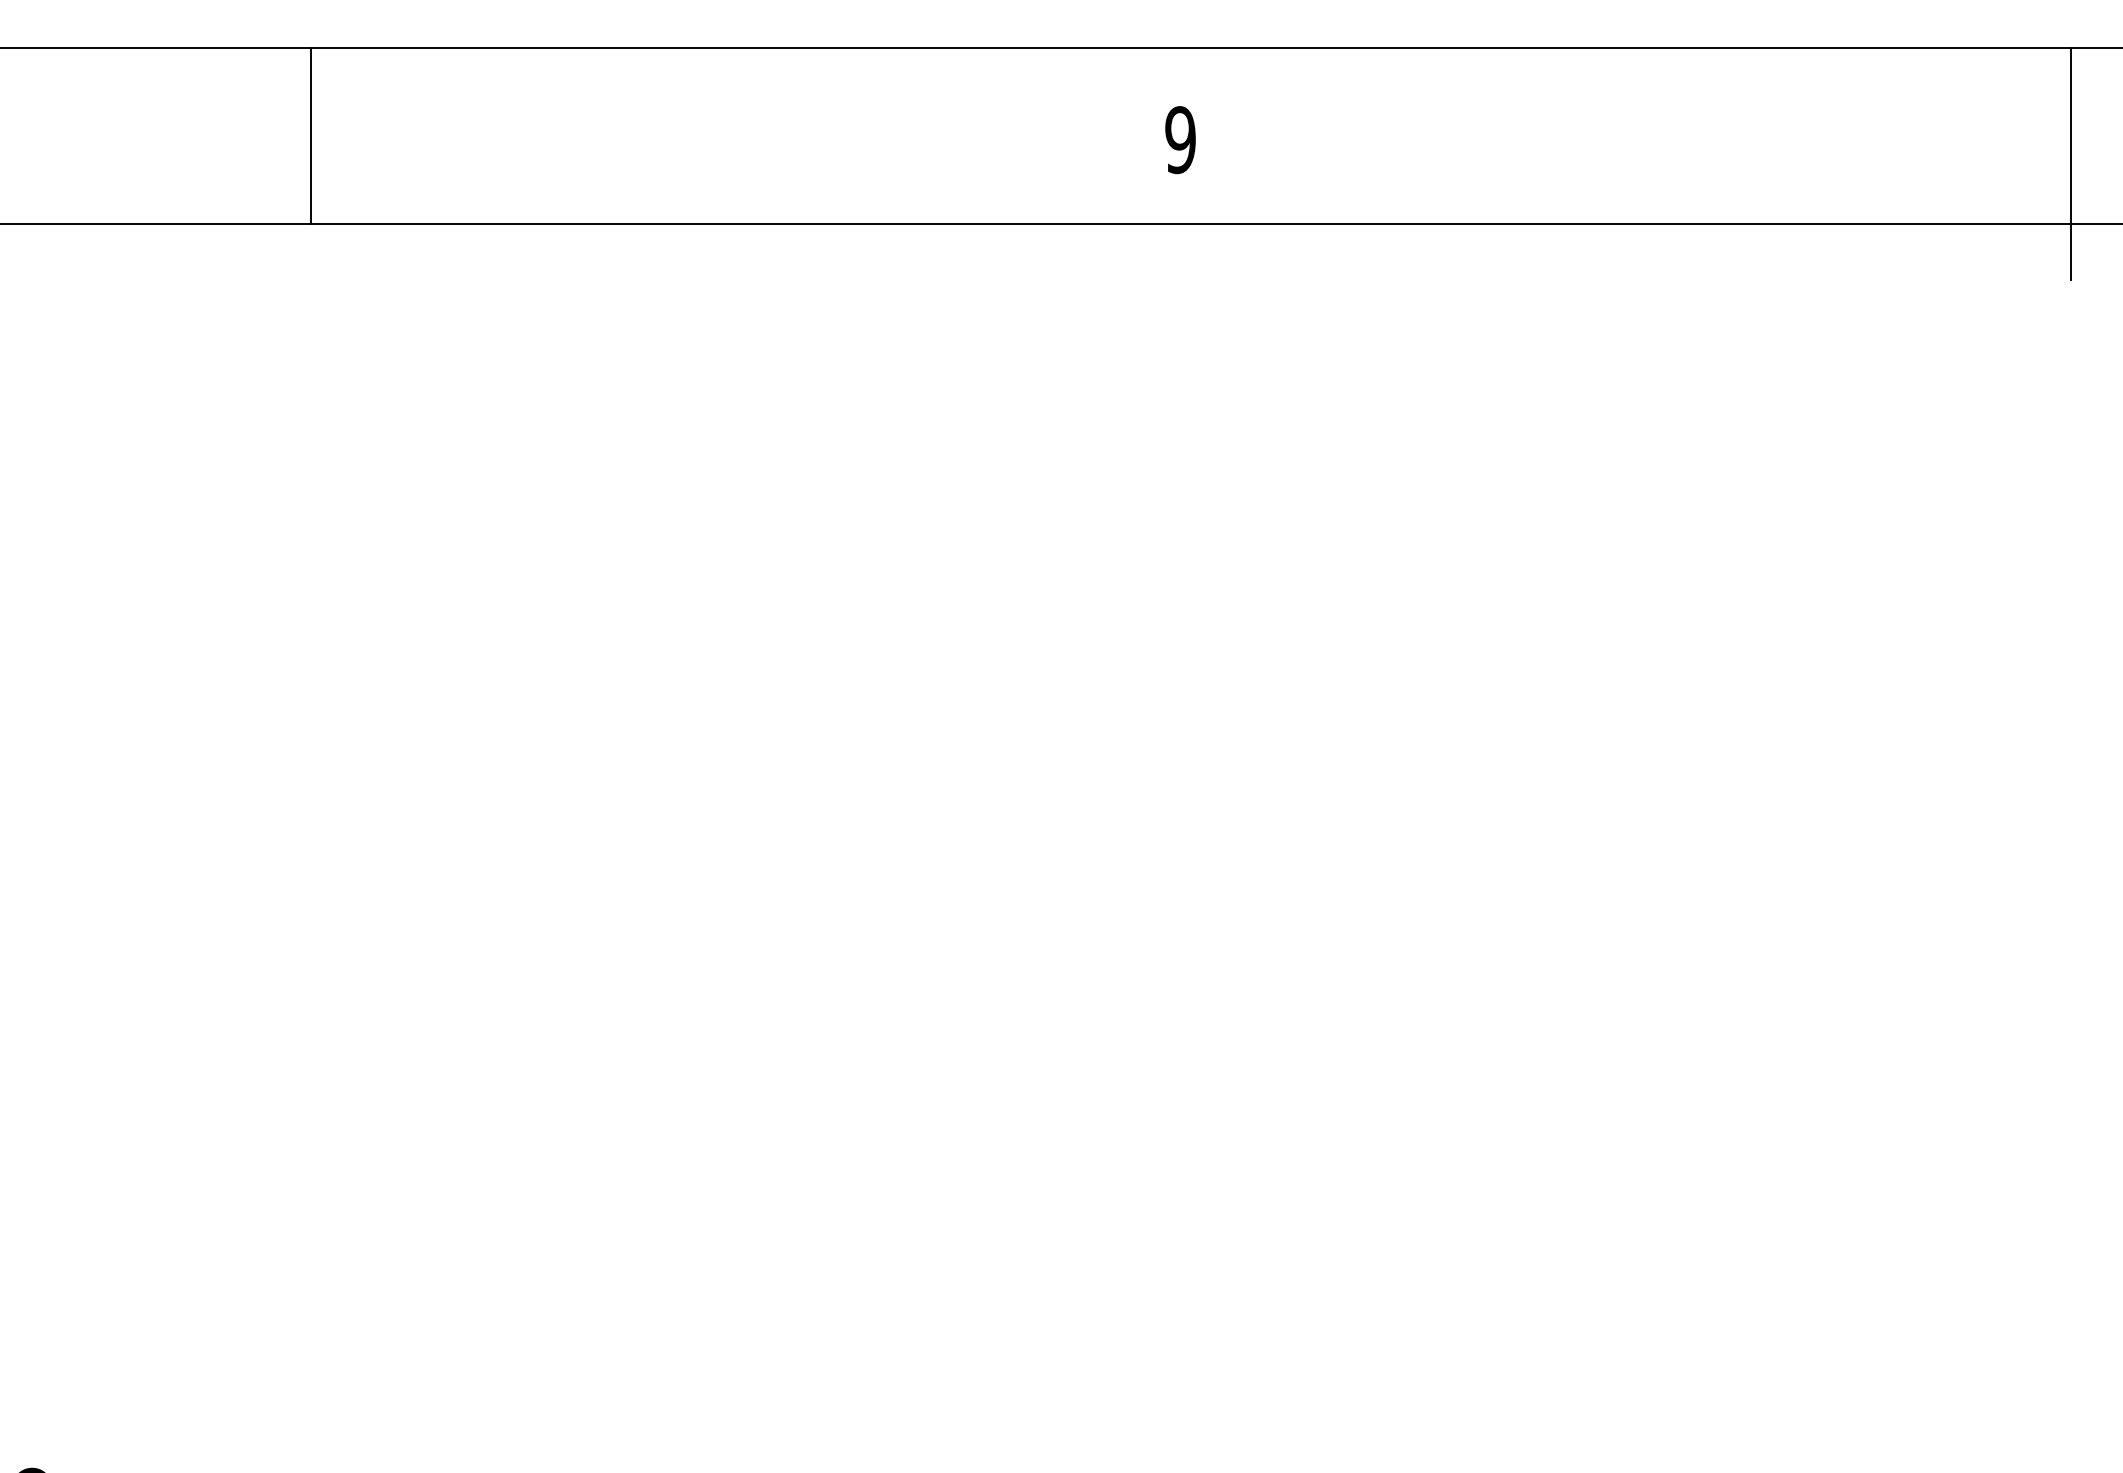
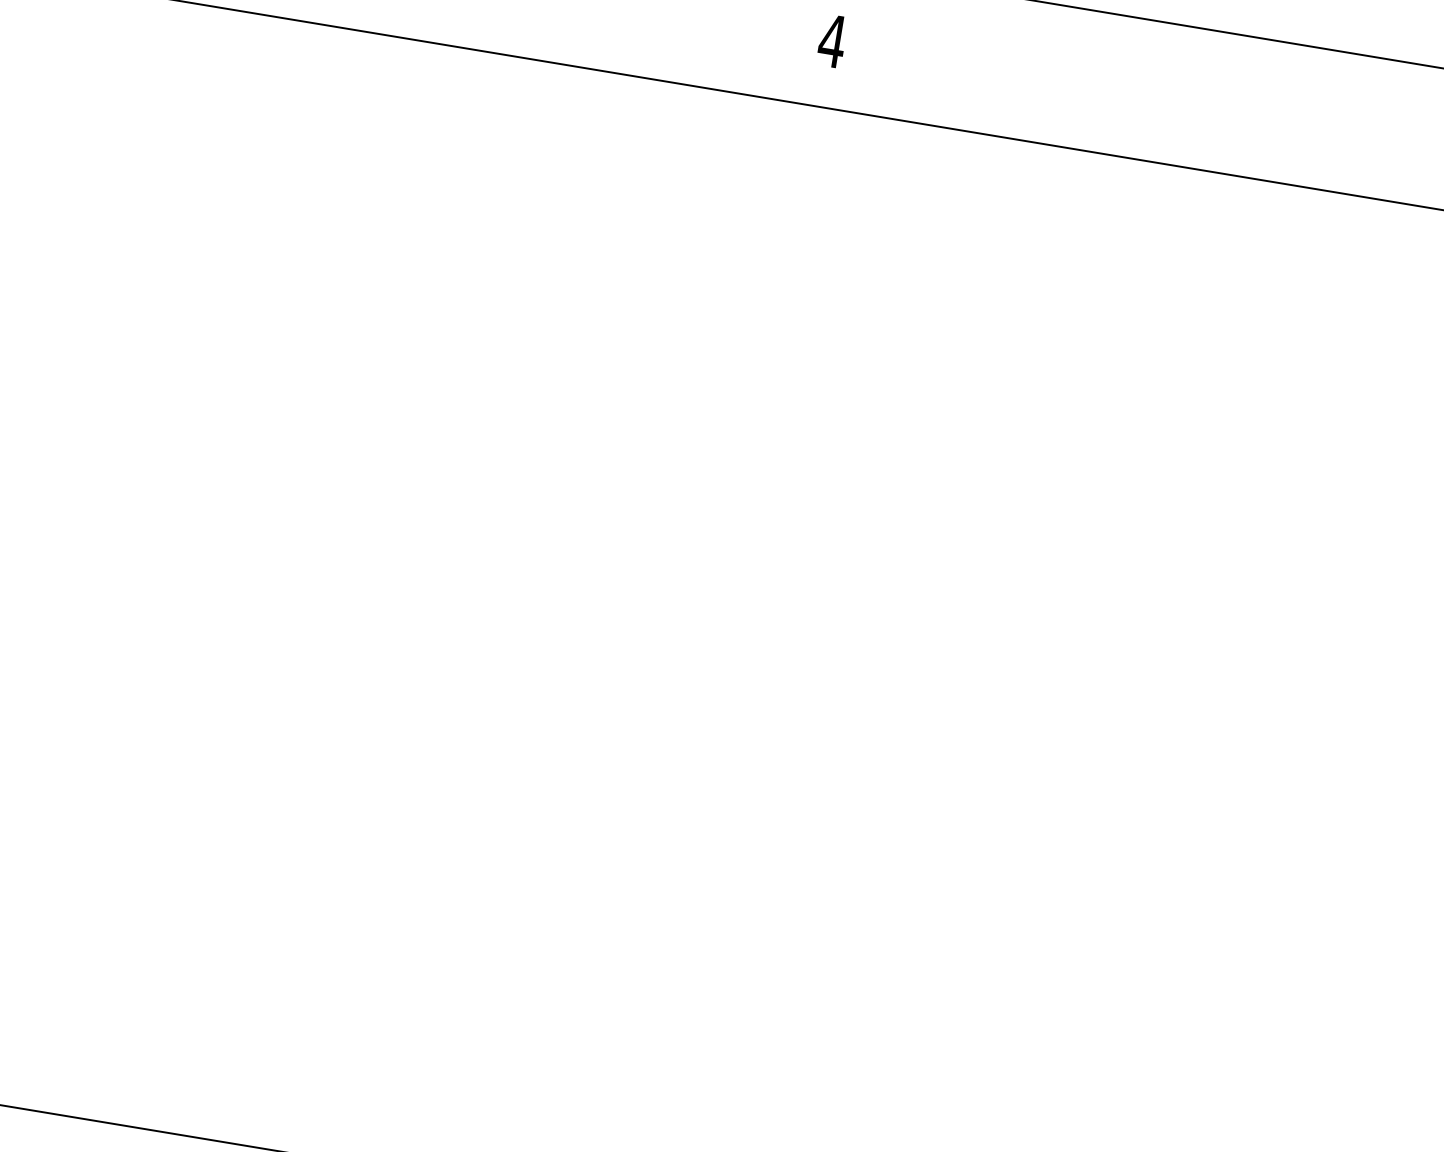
text: (1180, 140) -> (832, 41), 9 -> 4

